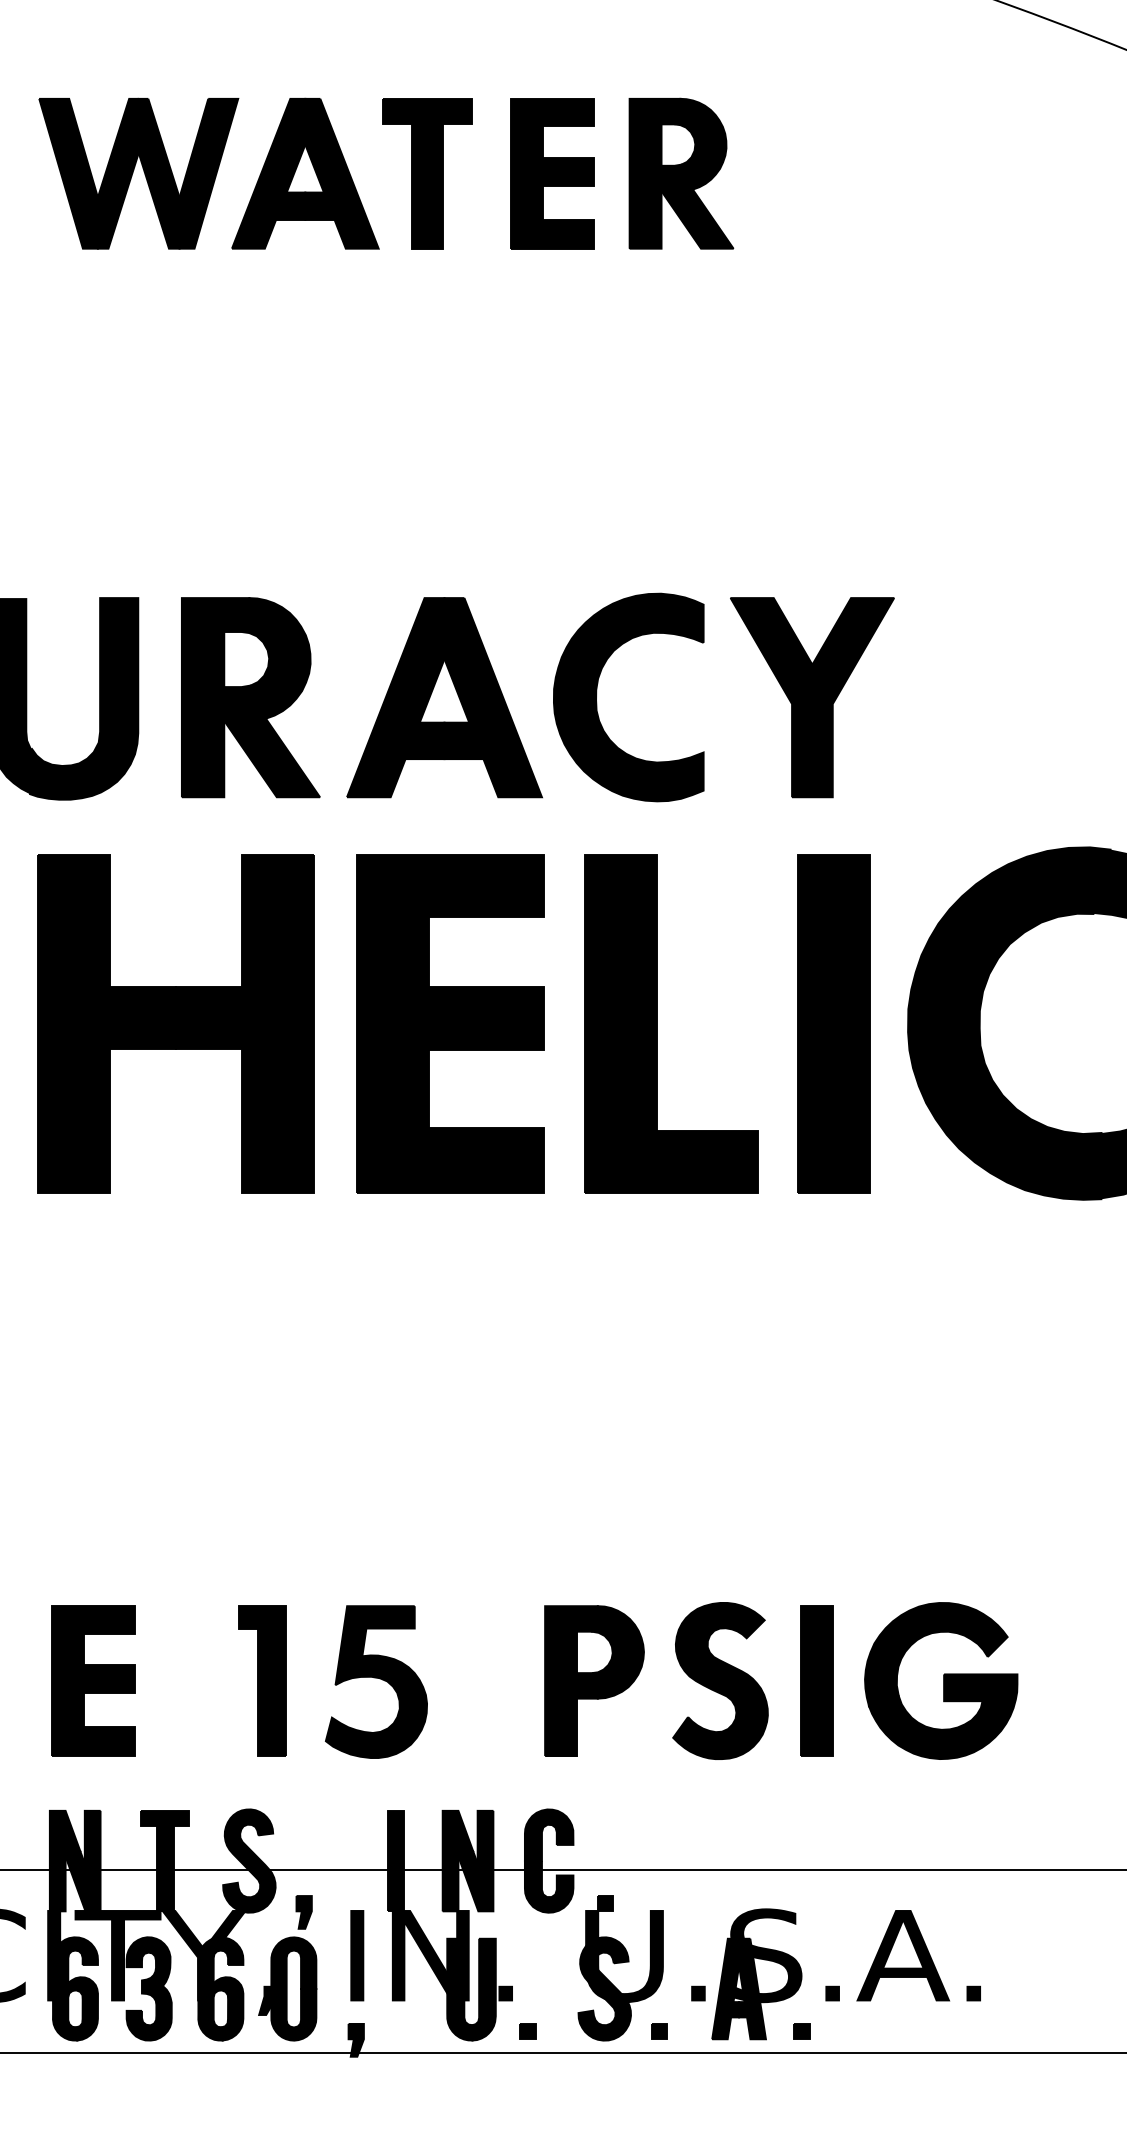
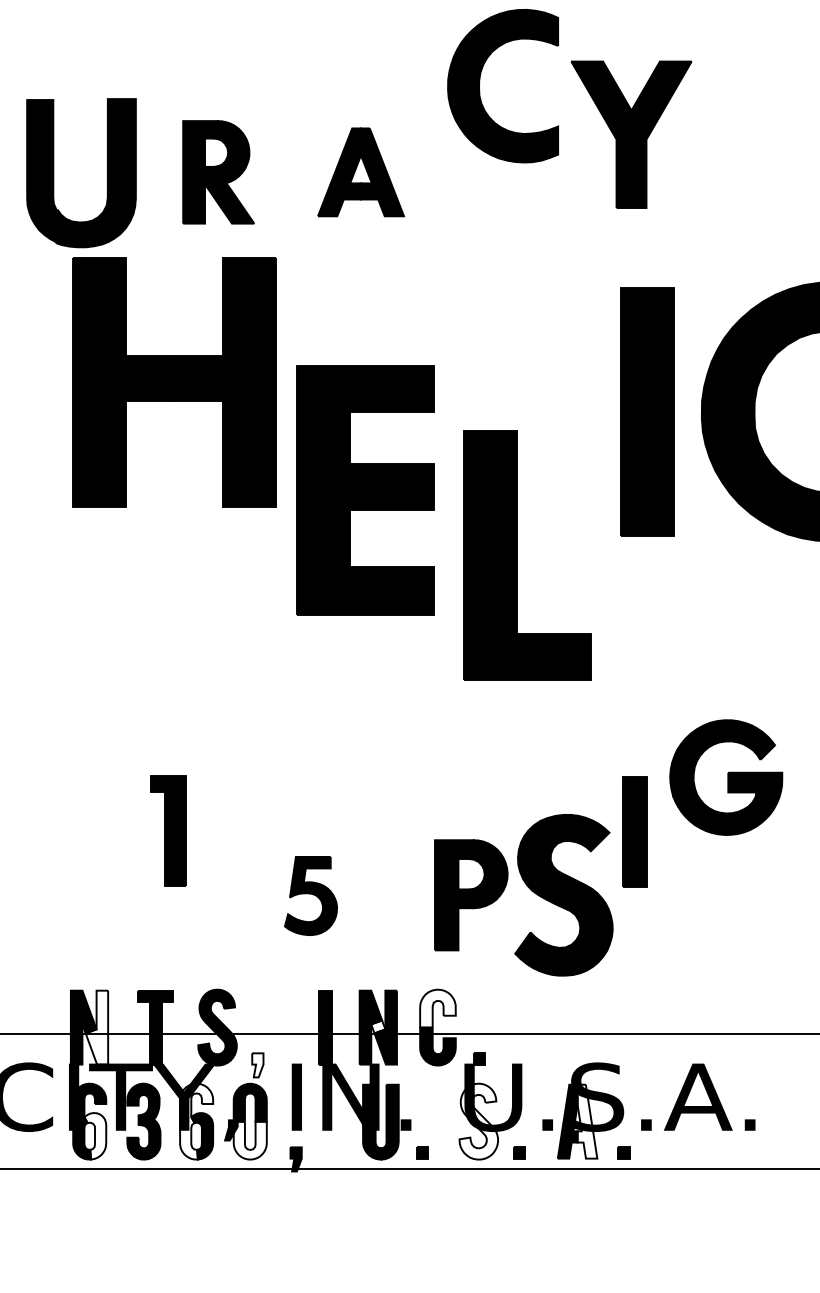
part: (597, 694) -> (480, 83), moved
part: (250, 697) -> (218, 172), size x0.7
part: (444, 697) -> (361, 172), size x0.6
part: (812, 697) -> (631, 134), moved
part: (175, 1023) -> (174, 382), moved
part: (450, 1023) -> (365, 490), moved
part: (657, 1023) -> (517, 555), moved
part: (93, 1680) -> (102, 894), removed
part: (262, 1680) -> (168, 830), moved
part: (720, 1680) -> (563, 894), size x1.4
part: (816, 1680) -> (634, 831), moved
part: (941, 1680) -> (726, 777), moved
part: (376, 1681) -> (311, 895), size x0.7
fill: (548, 1835) -> (437, 1008), removed
fill: (467, 1859) -> (377, 1026), removed
fill: (85, 1860) -> (97, 1027), removed
fill: (303, 1912) -> (257, 1065), removed
fill: (220, 1988) -> (196, 1121), removed
fill: (604, 1988) -> (478, 1121), removed
fill: (752, 1988) -> (587, 1121), removed
fill: (82, 2008) -> (94, 1136), removed
fill: (293, 2014) -> (250, 1140), removed

